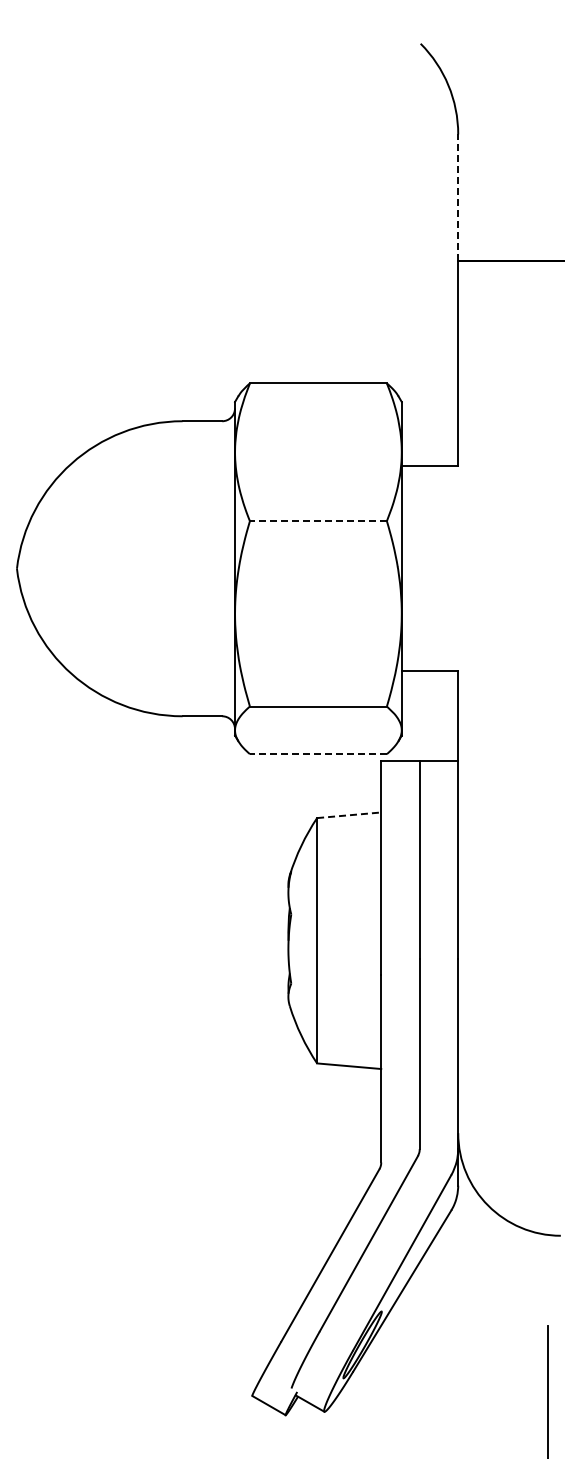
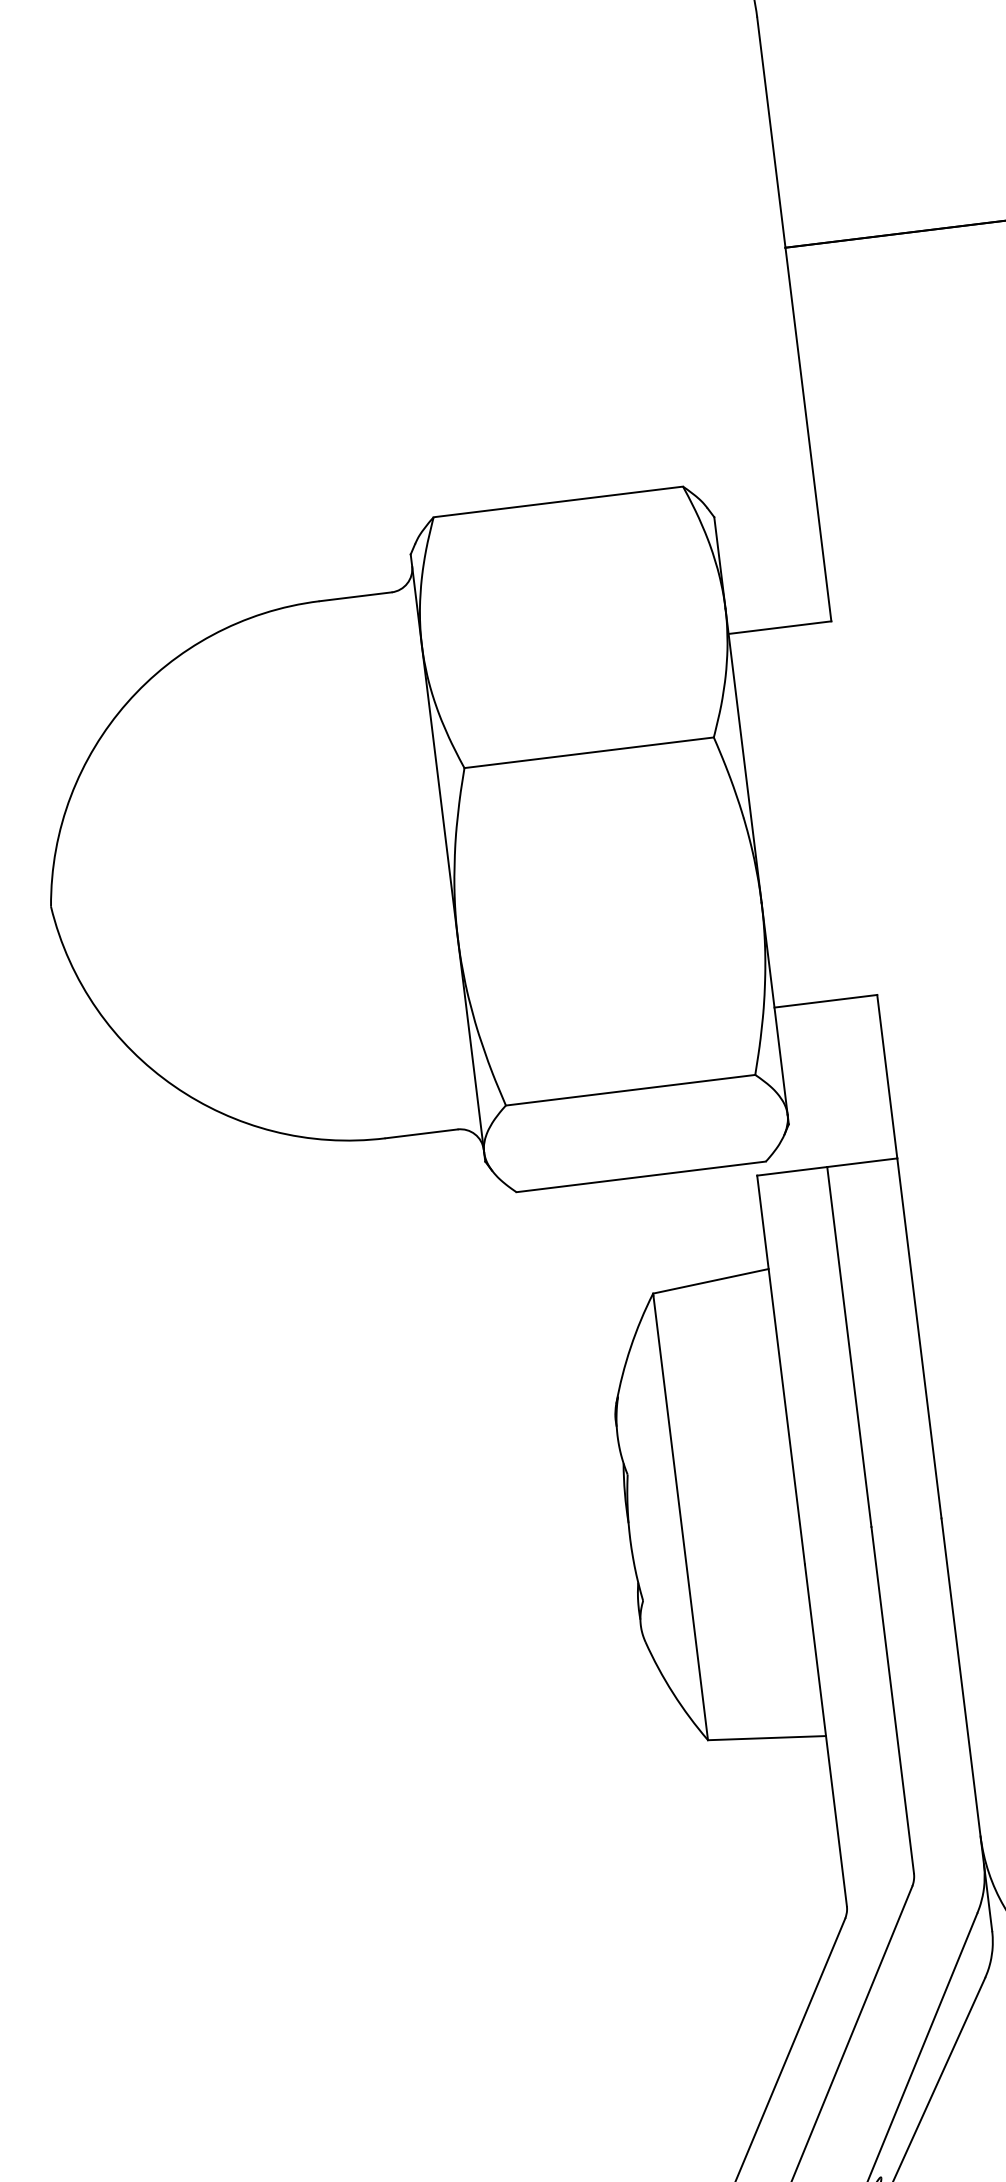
line: (458, 197) -> (771, 132), dashed -> solid
line: (317, 521) -> (587, 753), dashed -> solid
line: (317, 754) -> (639, 1177), dashed -> solid
line: (349, 815) -> (711, 1281), dashed -> solid

